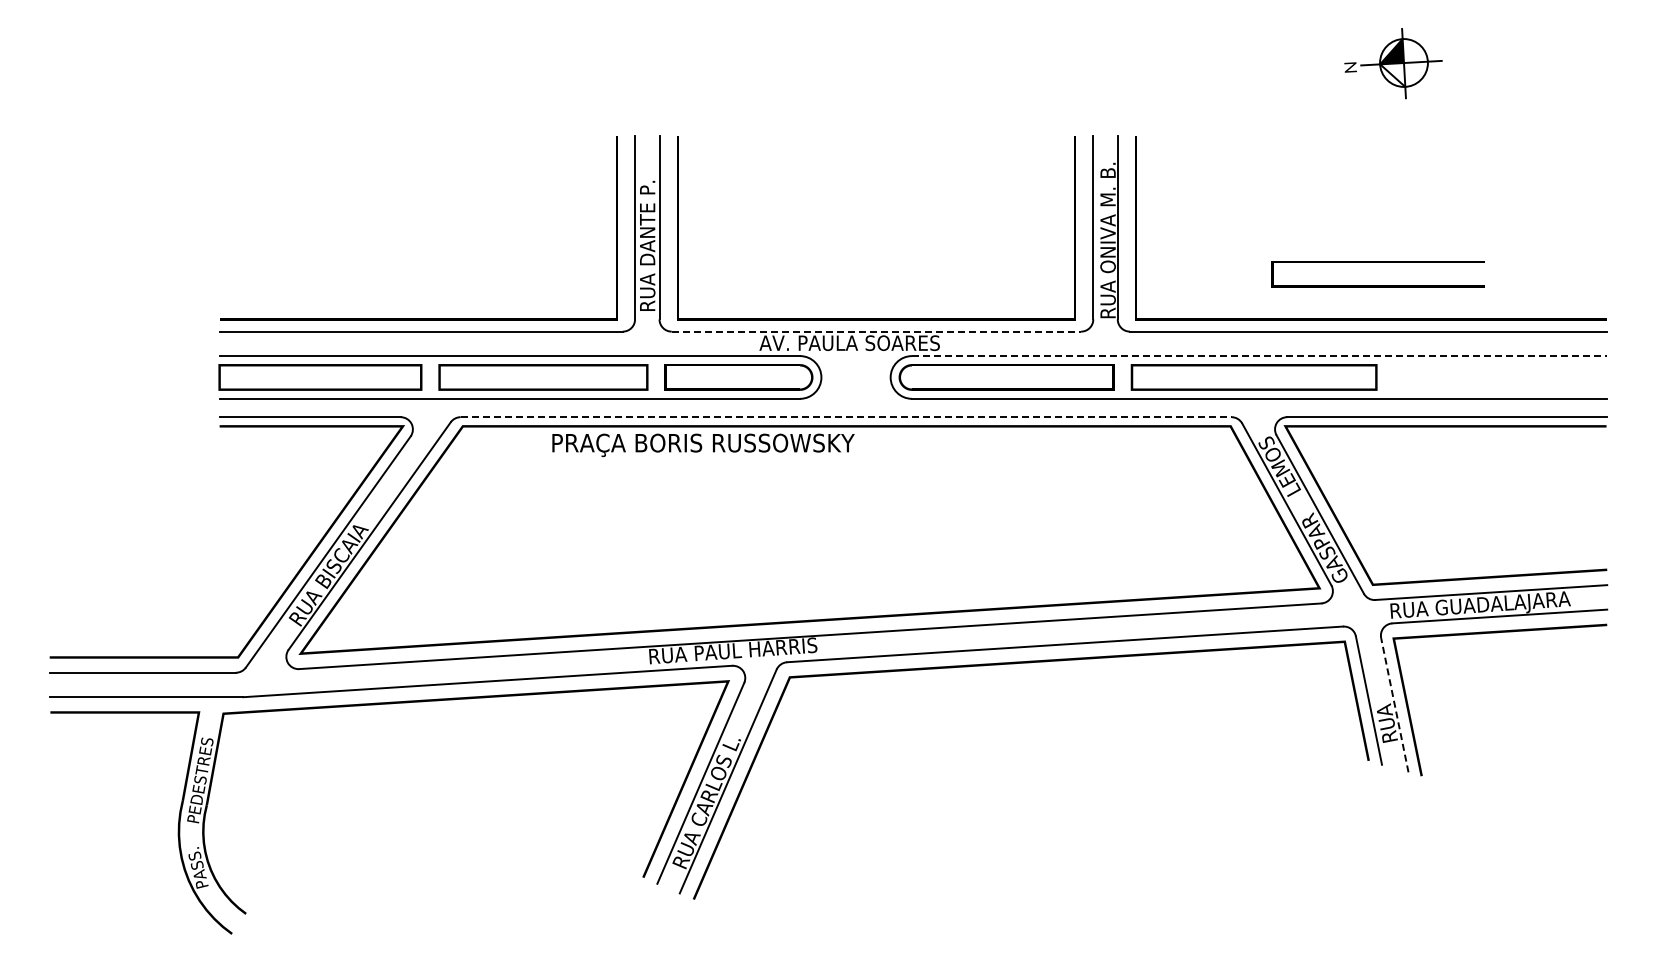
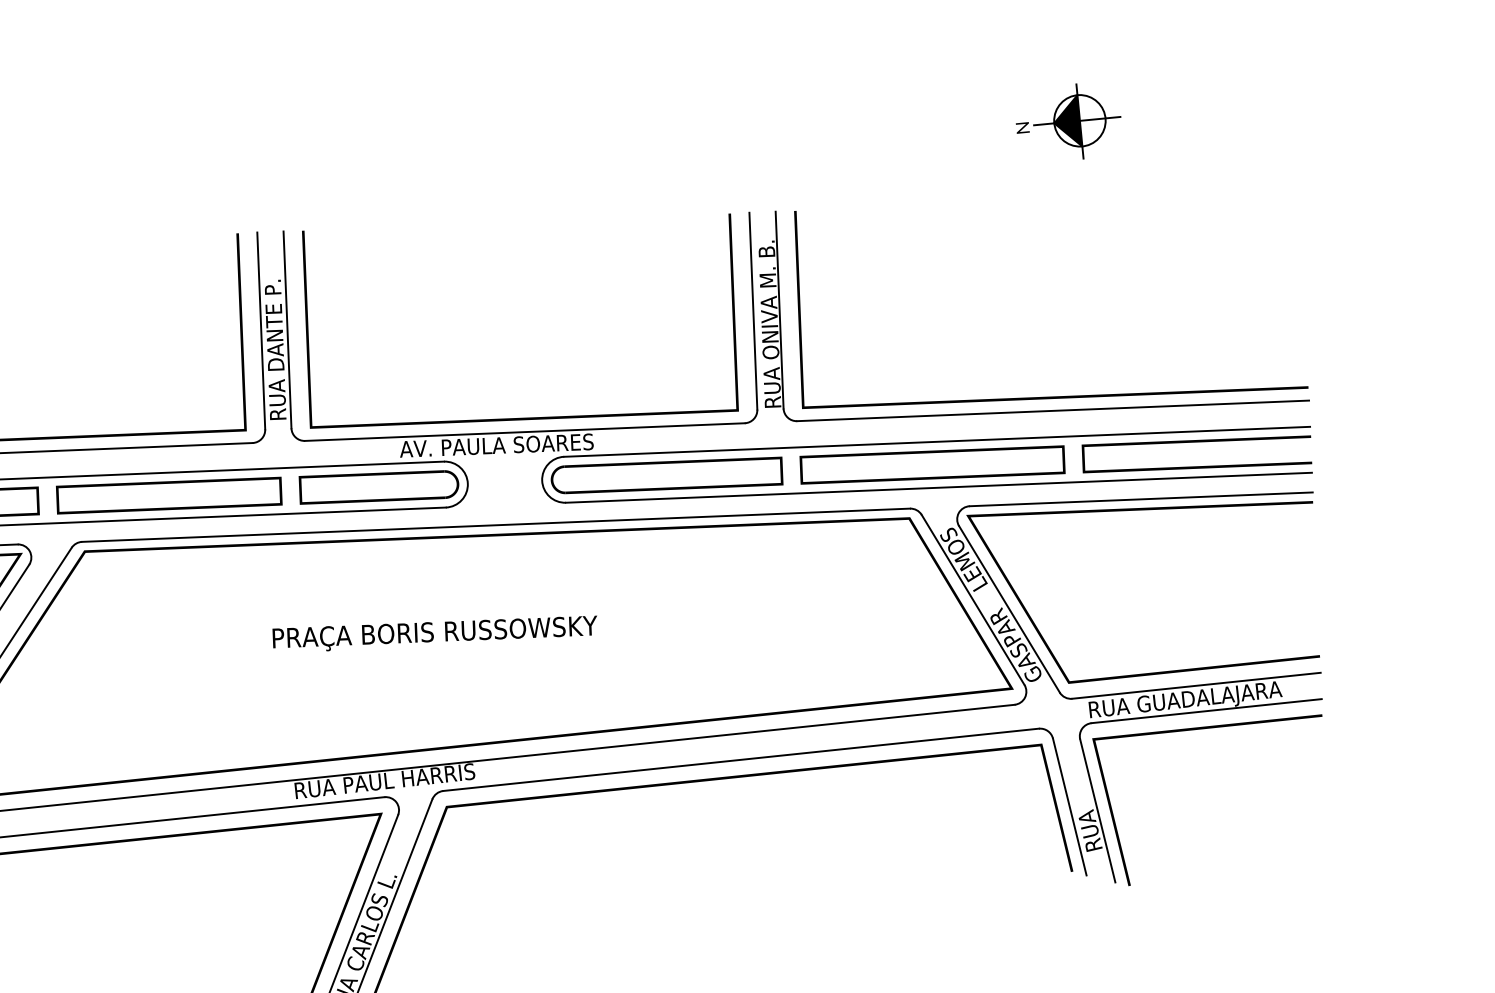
fill: (1392, 74) -> (1068, 133), added
line: (1378, 285) -> (1197, 466), moved
line: (876, 331) -> (525, 431), dashed -> solid
line: (1259, 356) -> (937, 442), dashed -> solid
line: (846, 417) -> (496, 525), dashed -> solid
text: (703, 445) -> (435, 634), moved
line: (1394, 705) -> (1097, 811), dashed -> solid

